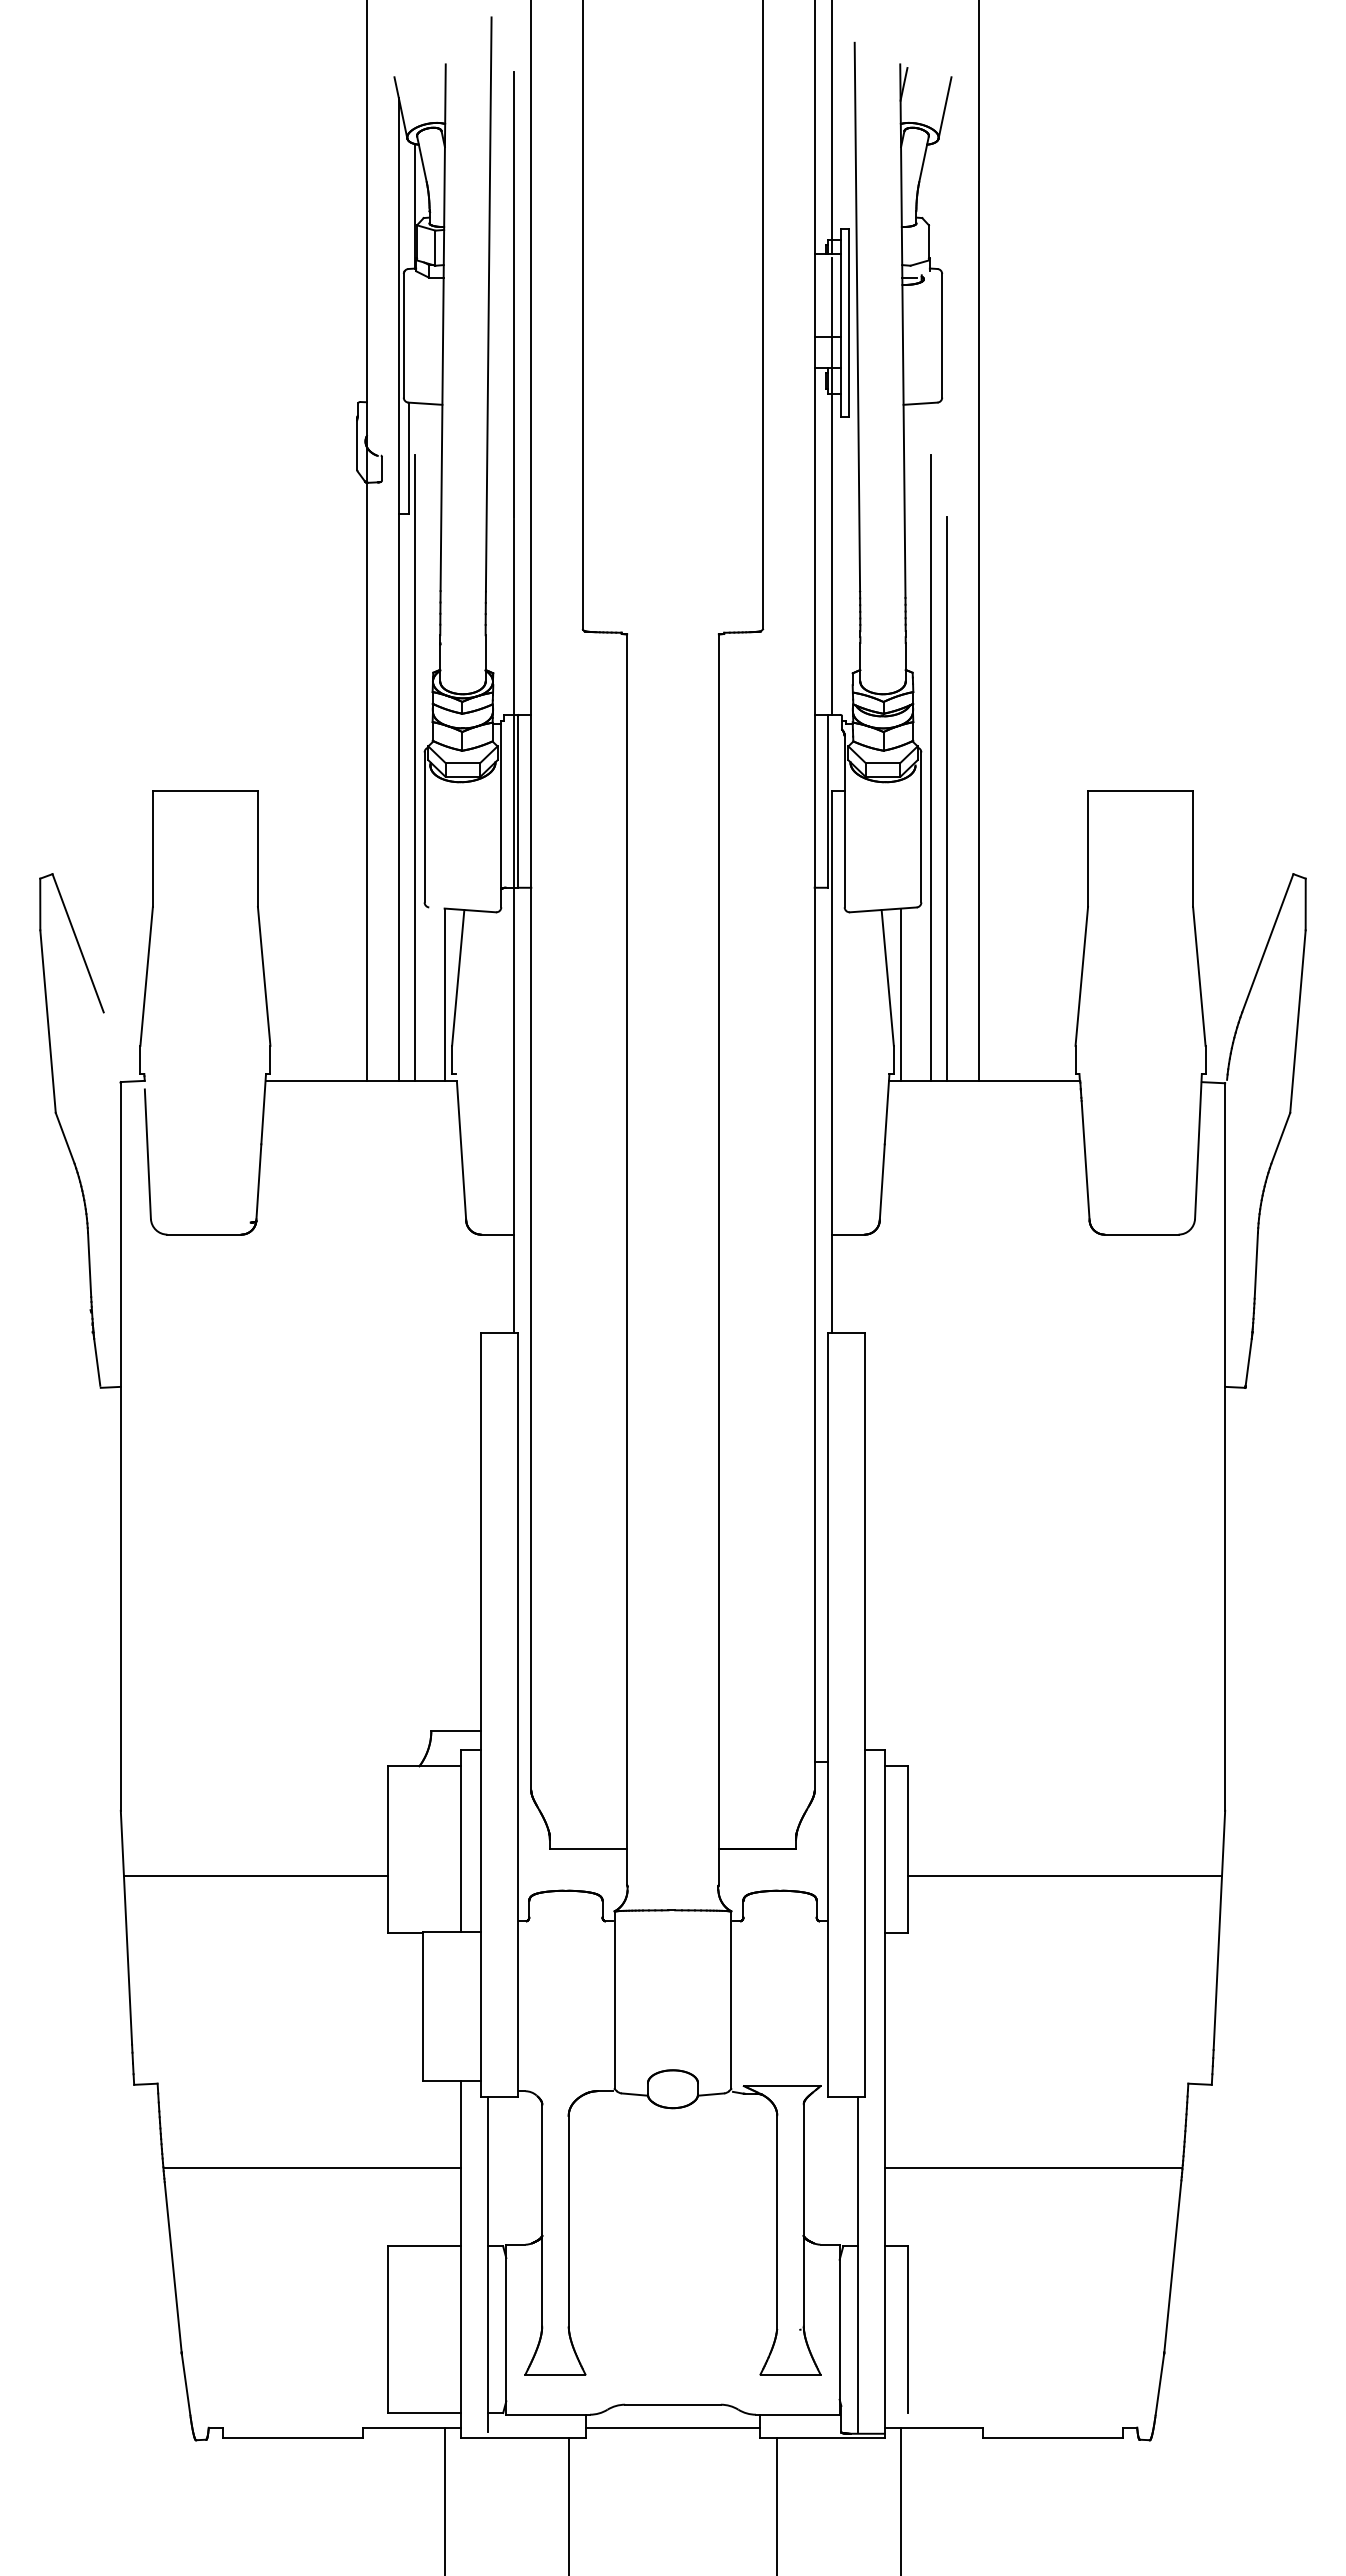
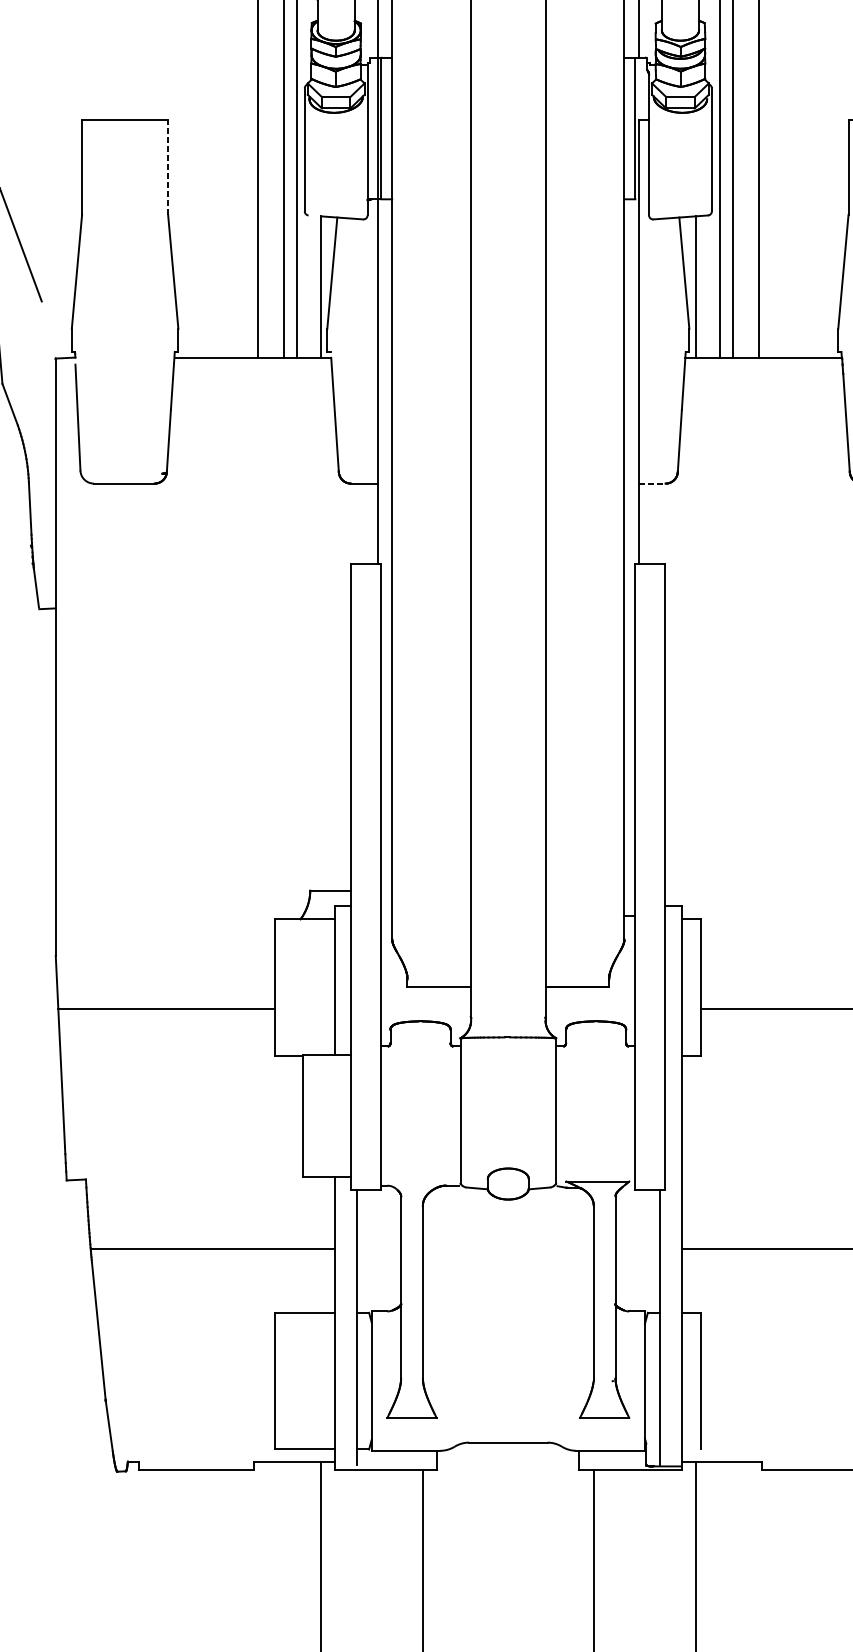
line: (257, 848) -> (167, 167), solid -> dashed
line: (848, 1234) -> (652, 483), solid -> dashed
line: (672, 2427) -> (507, 1461), removed

